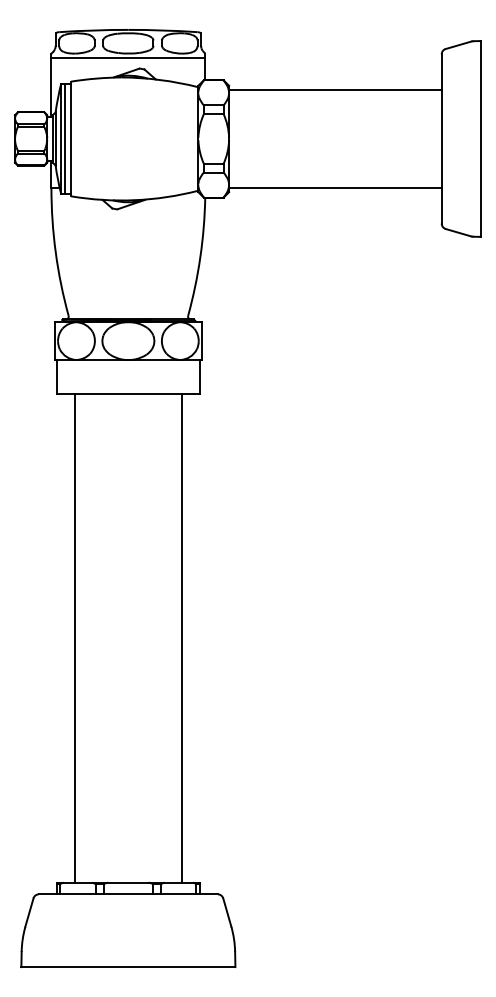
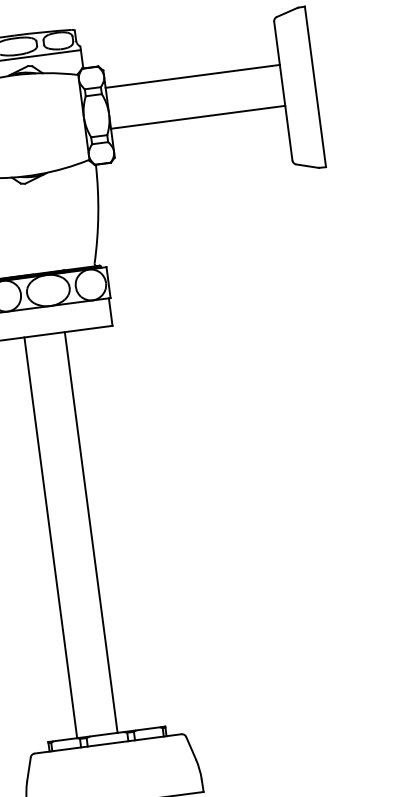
line: (335, 90) -> (192, 76), moved
line: (335, 187) -> (198, 116), moved
line: (75, 637) -> (50, 537), moved
line: (181, 637) -> (91, 532), moved

